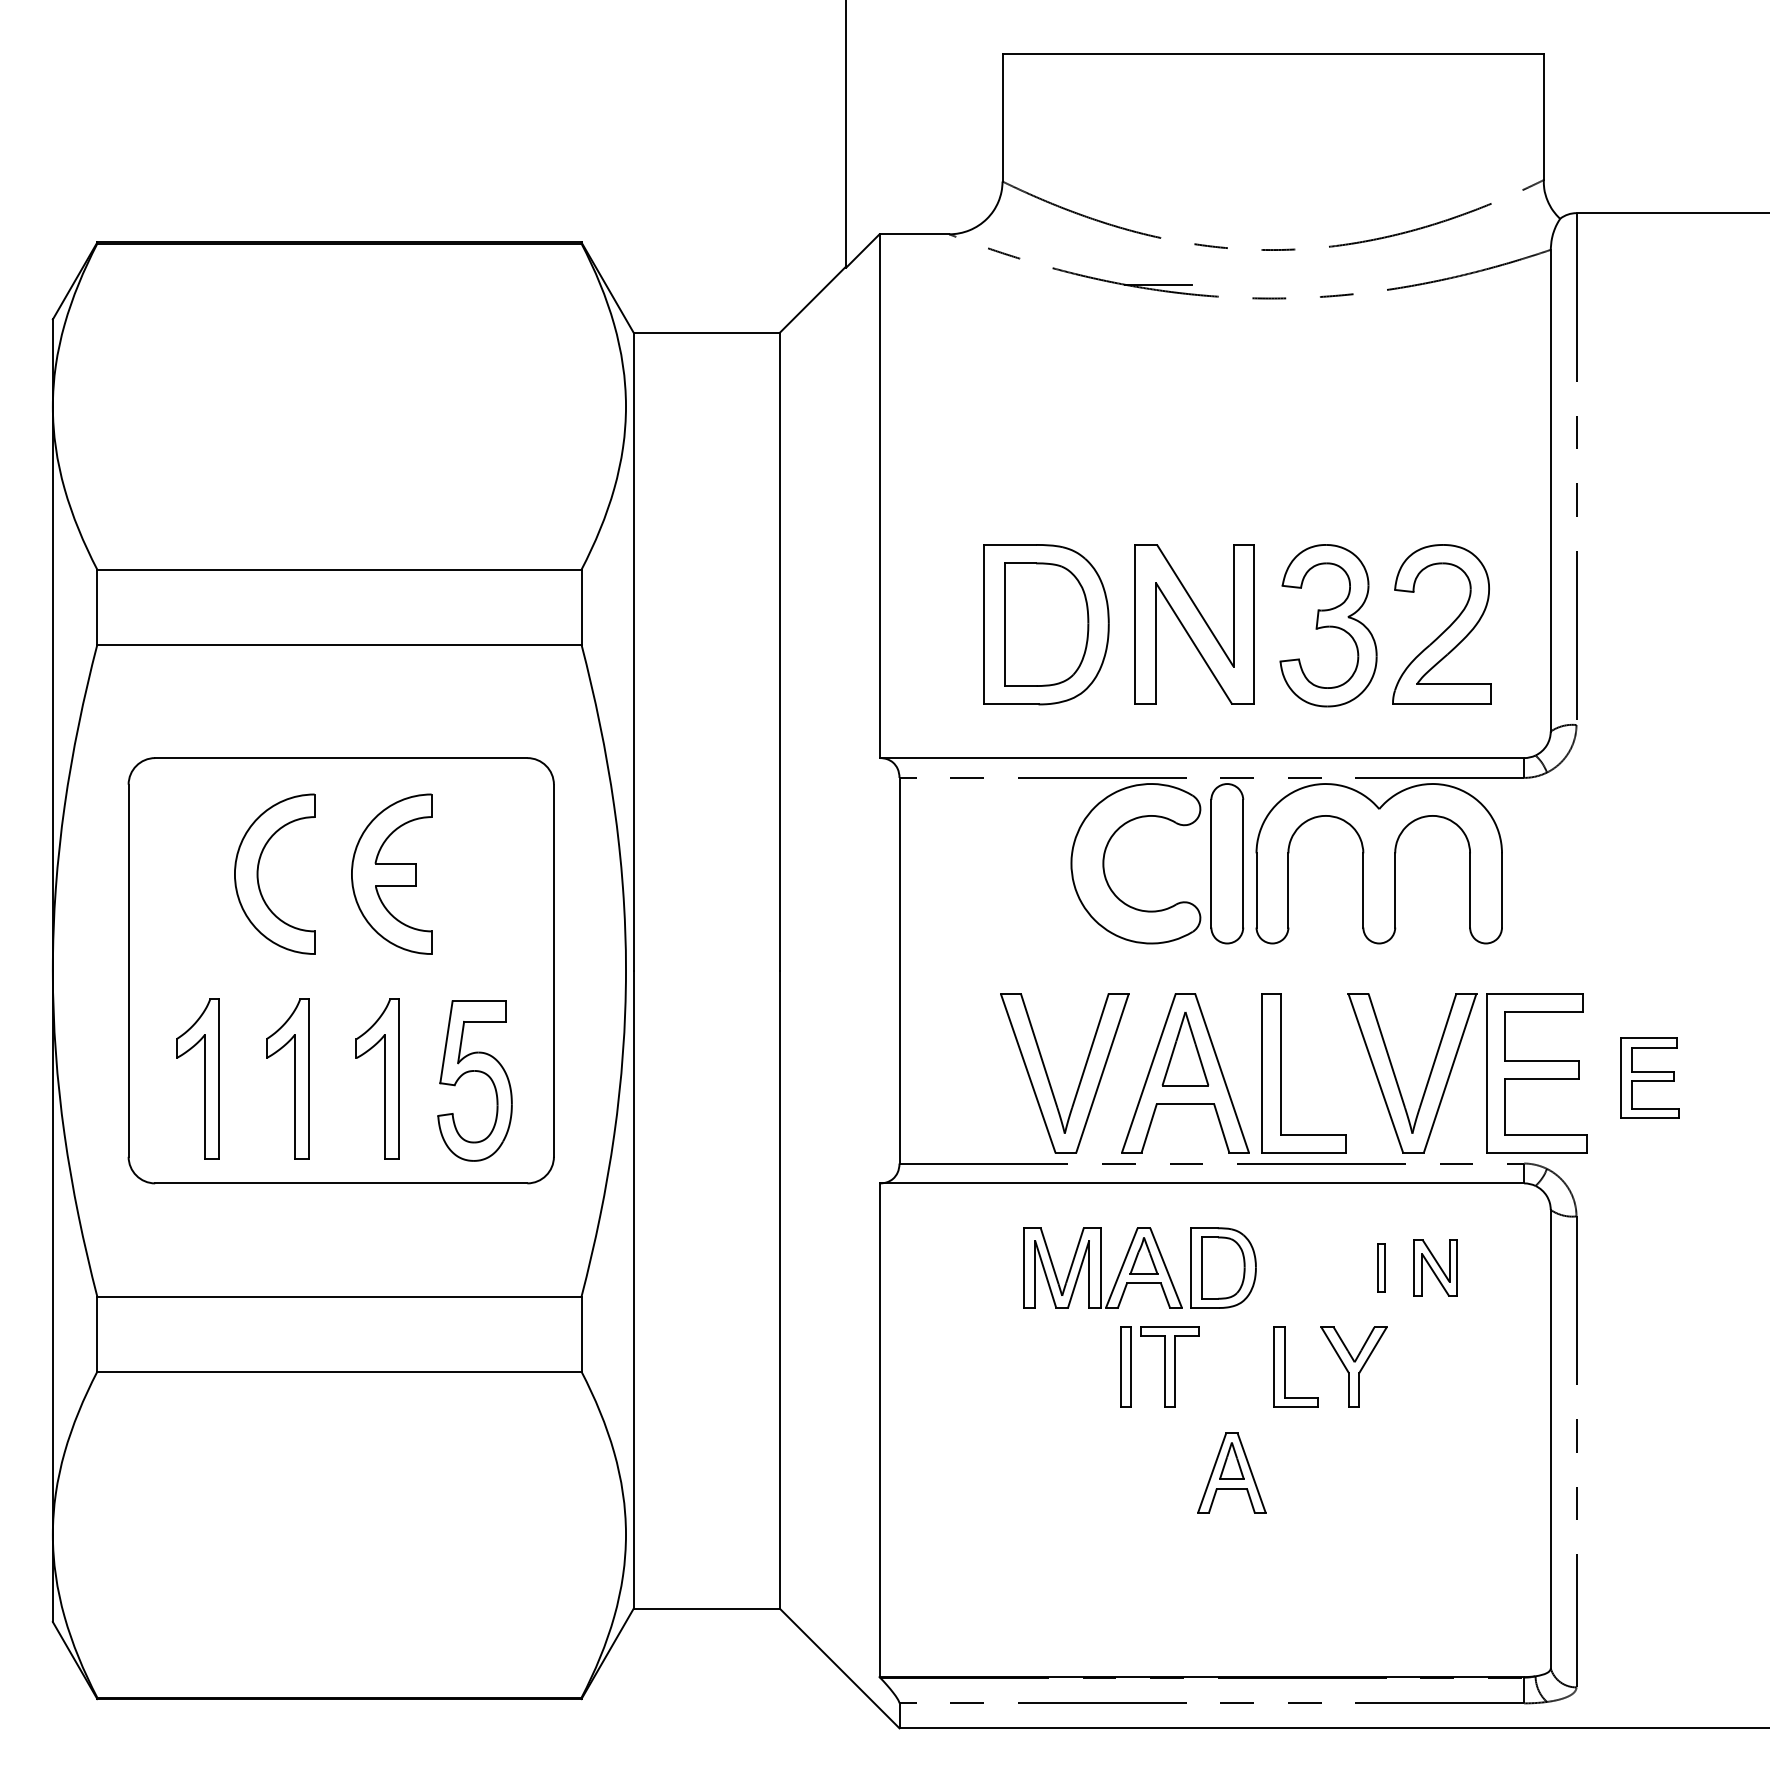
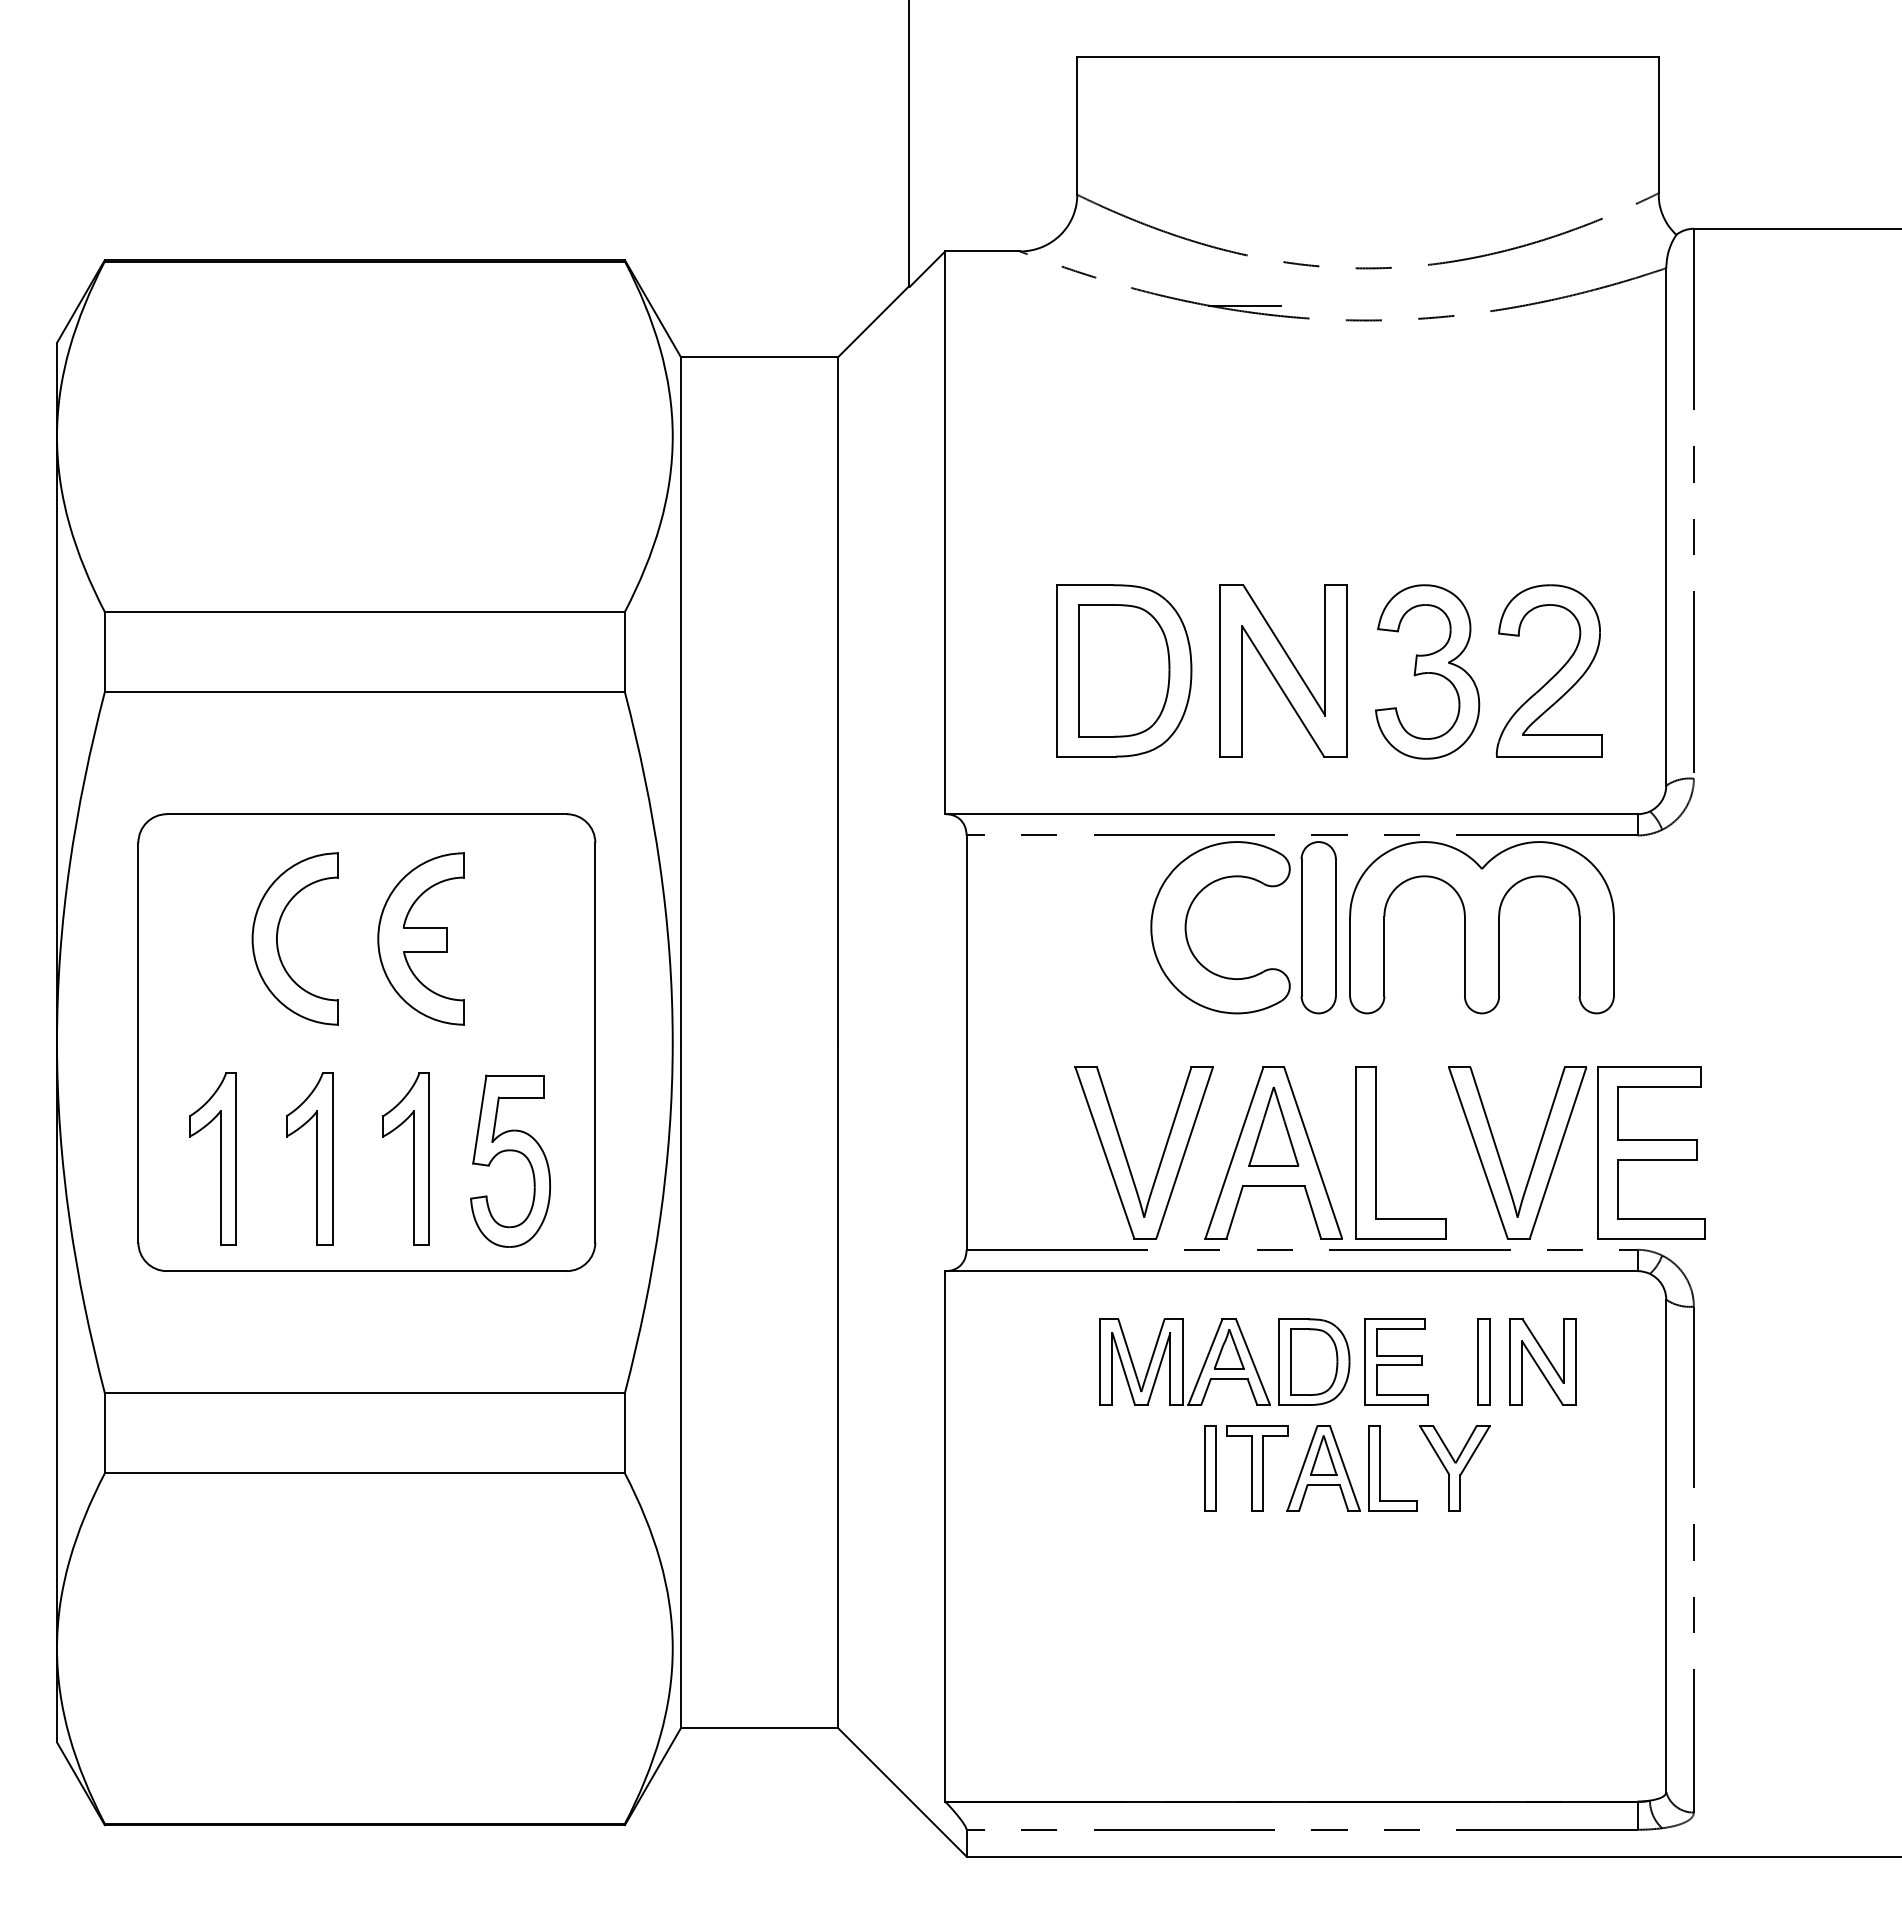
part: (1650, 1077) -> (1396, 1361), moved
part: (1380, 1267) -> (1483, 1361), size x1.67
part: (1435, 1267) -> (1542, 1361), size x1.43
part: (1231, 1473) -> (1323, 1468), moved

